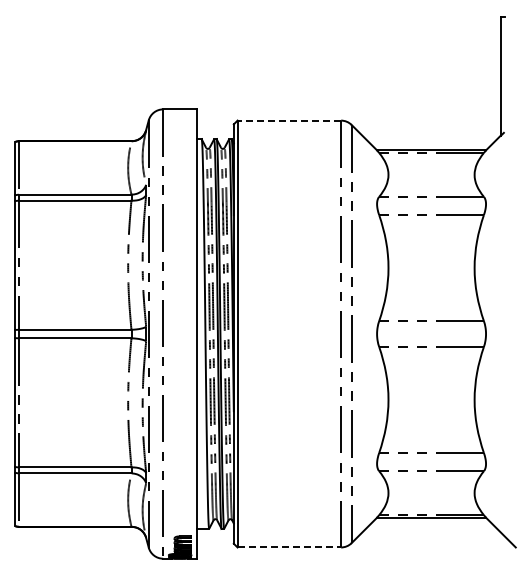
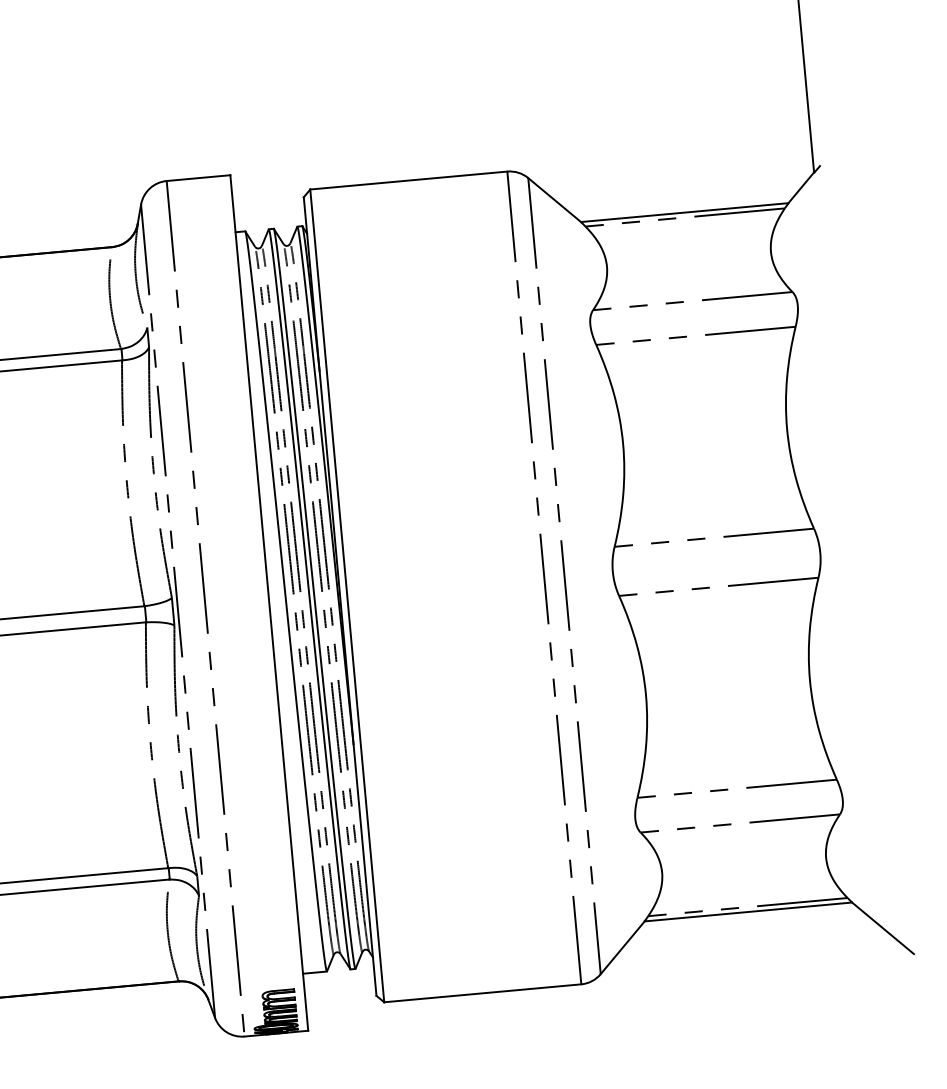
line: (289, 120) -> (409, 180), dashed -> solid
line: (289, 547) -> (483, 993), dashed -> solid

